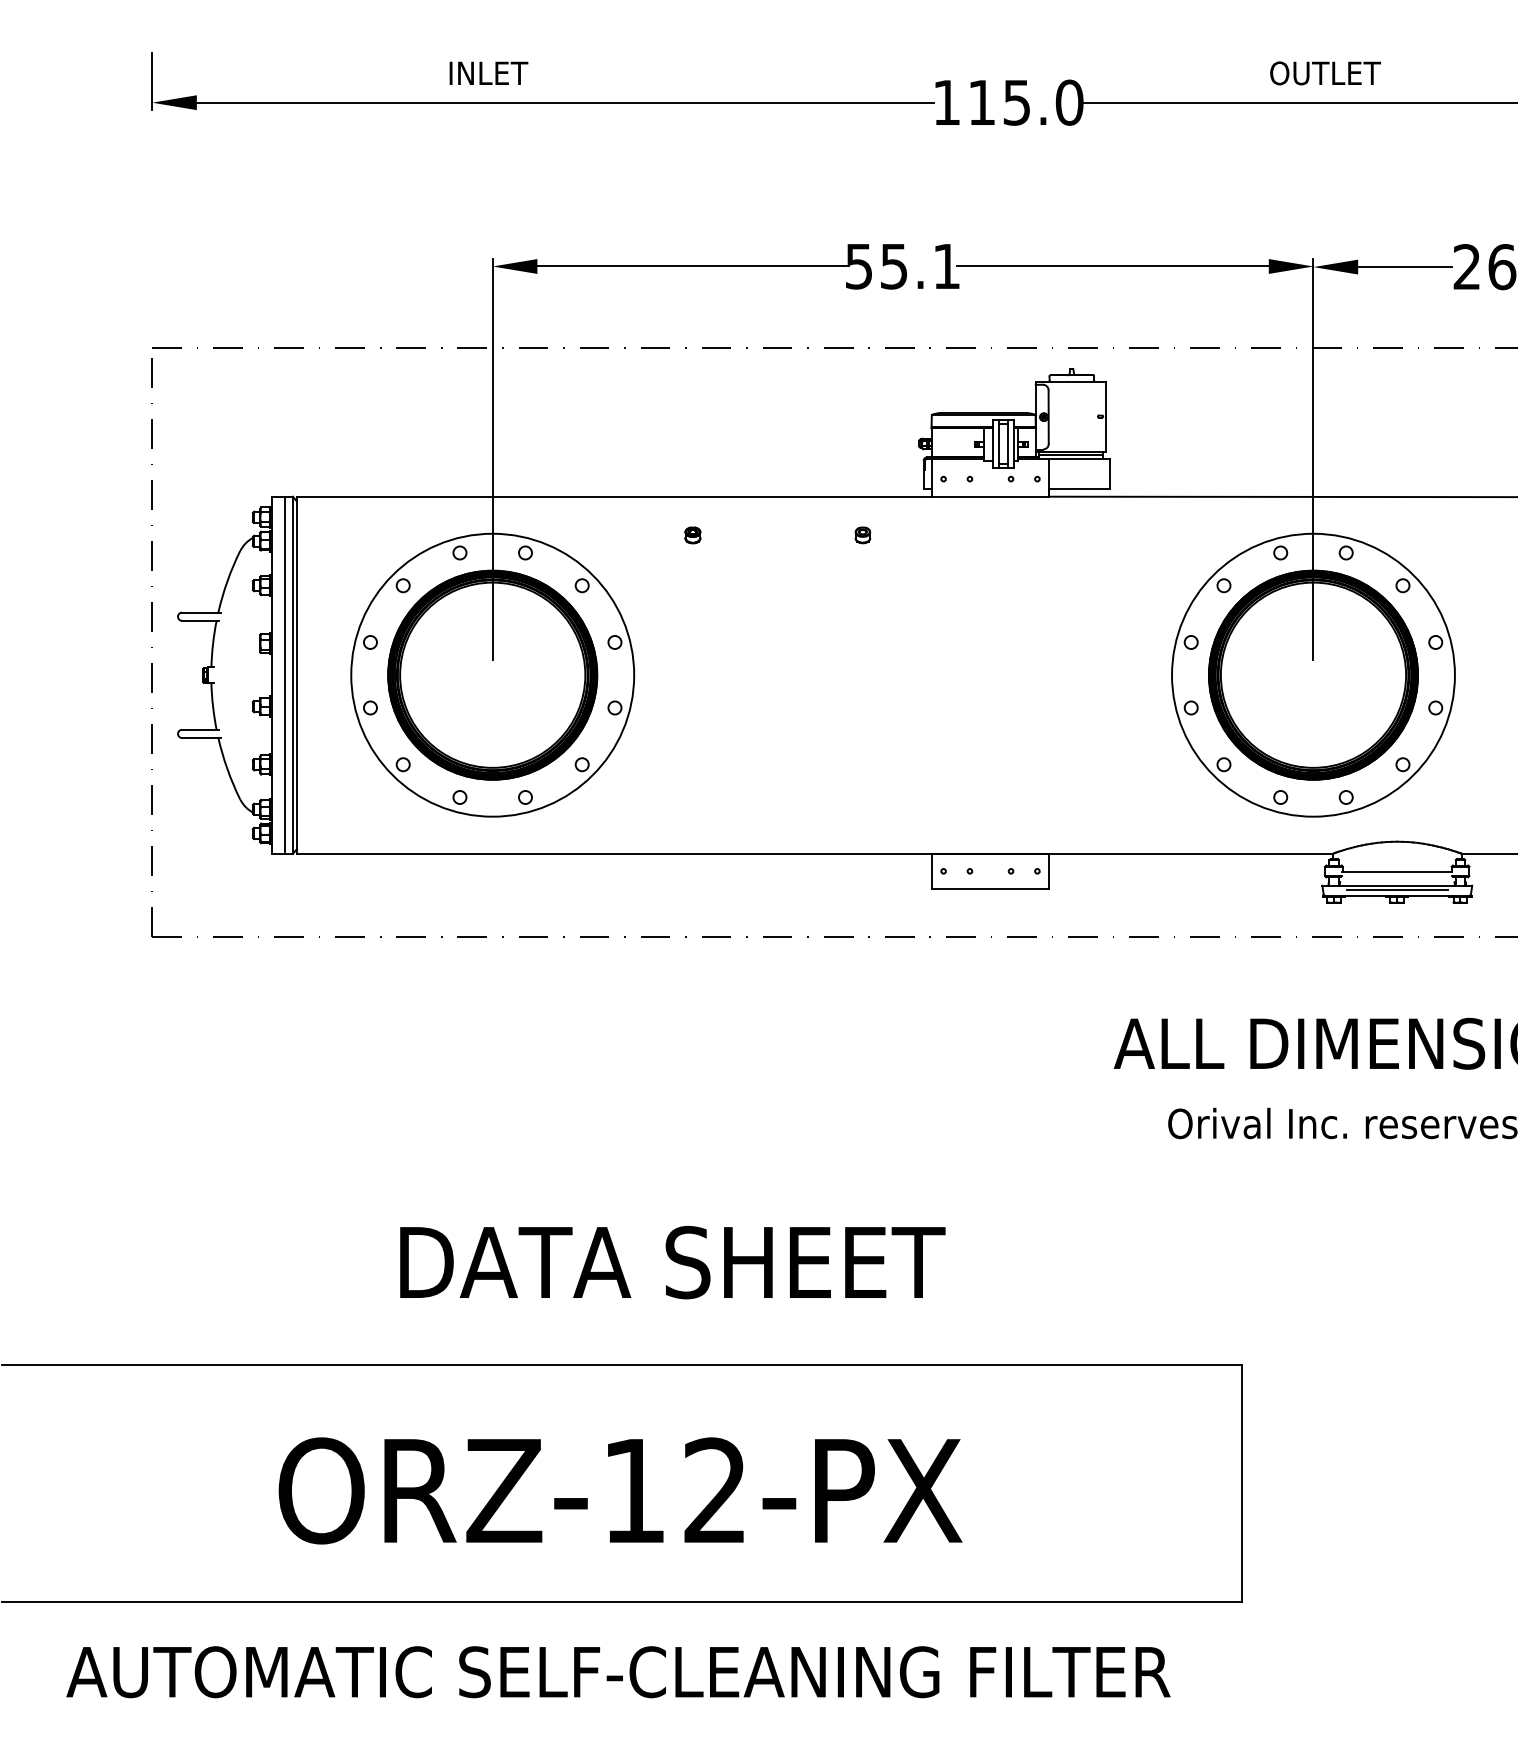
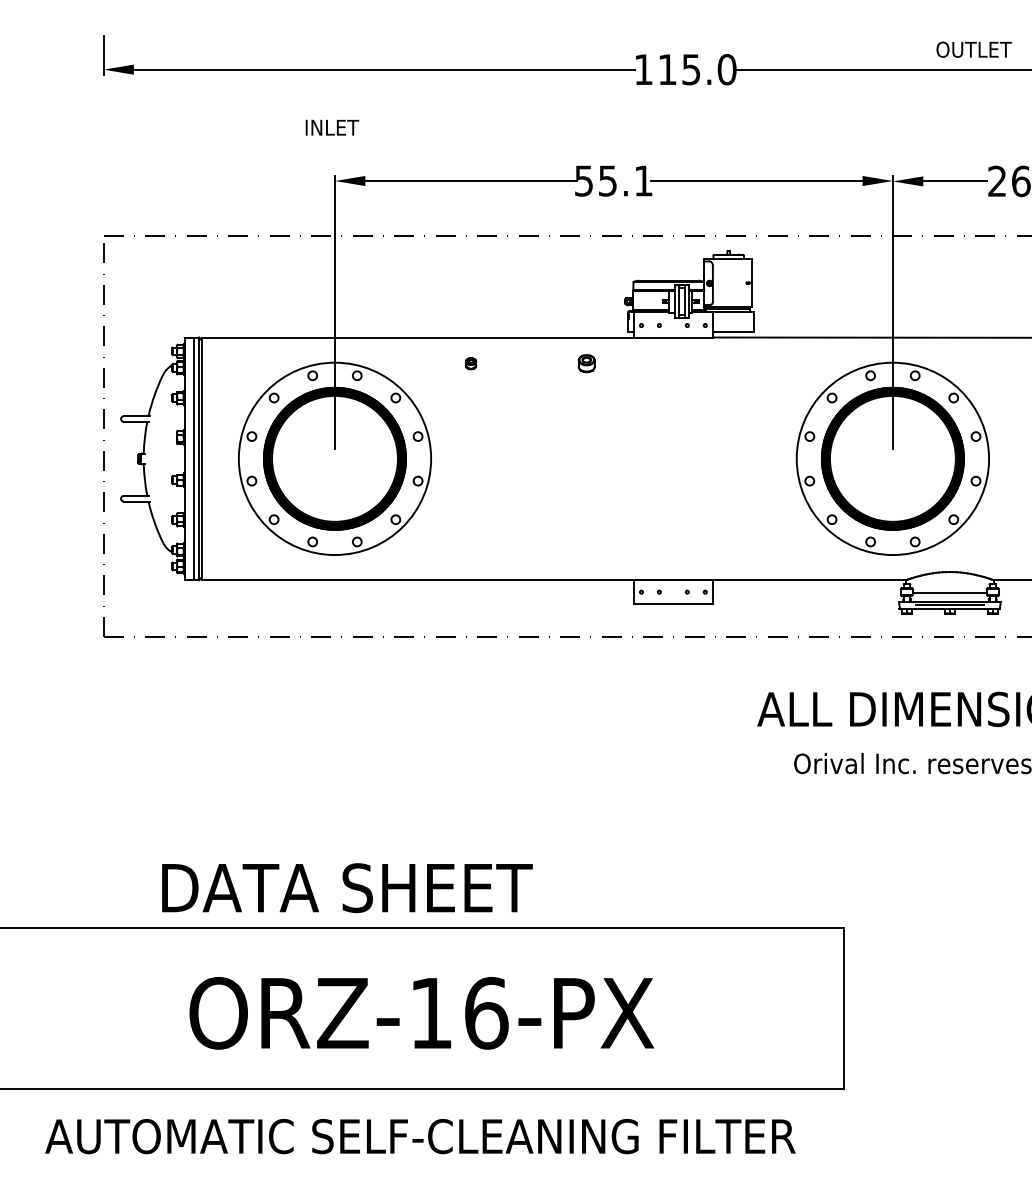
text: (489, 73) -> (332, 127), moved
text: (1324, 73) -> (973, 49), moved
part: (862, 534) -> (586, 363), size x1.6
text: (672, 1263) -> (347, 888), moved
text: (715, 1491) -> (486, 1013), ORZ-12-PX -> ORZ-16-PX

